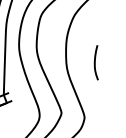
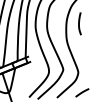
line: (95, 62) -> (79, 23), moved

